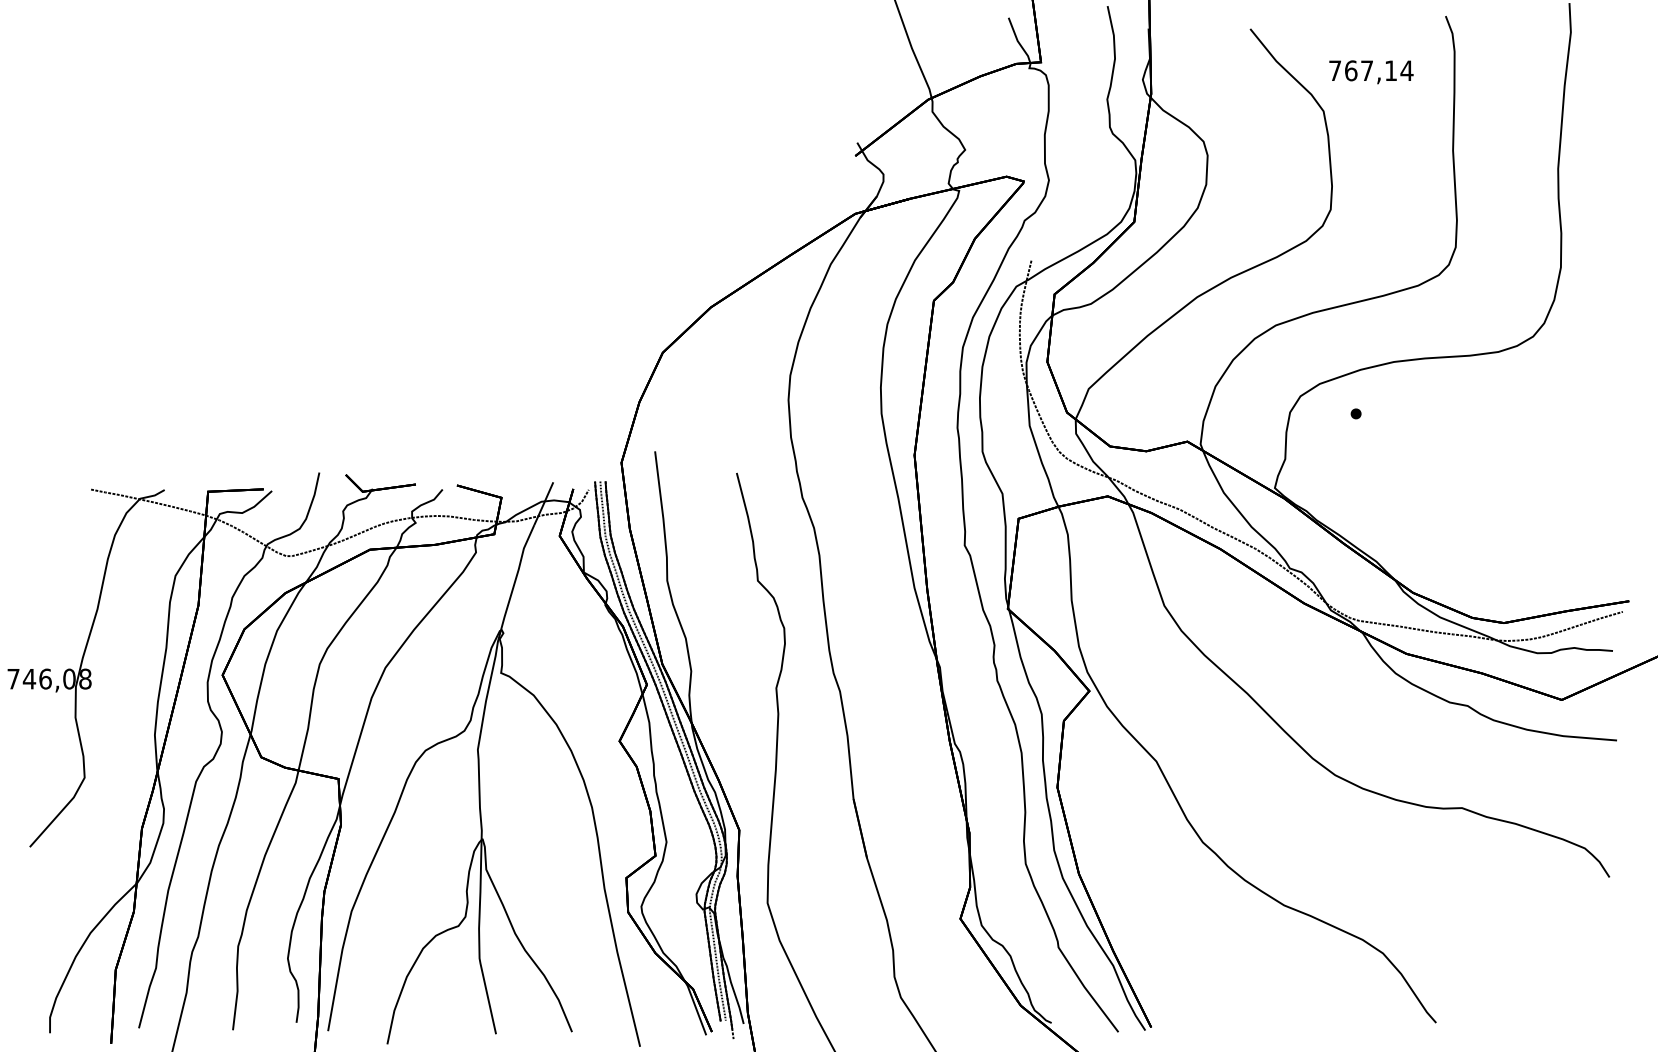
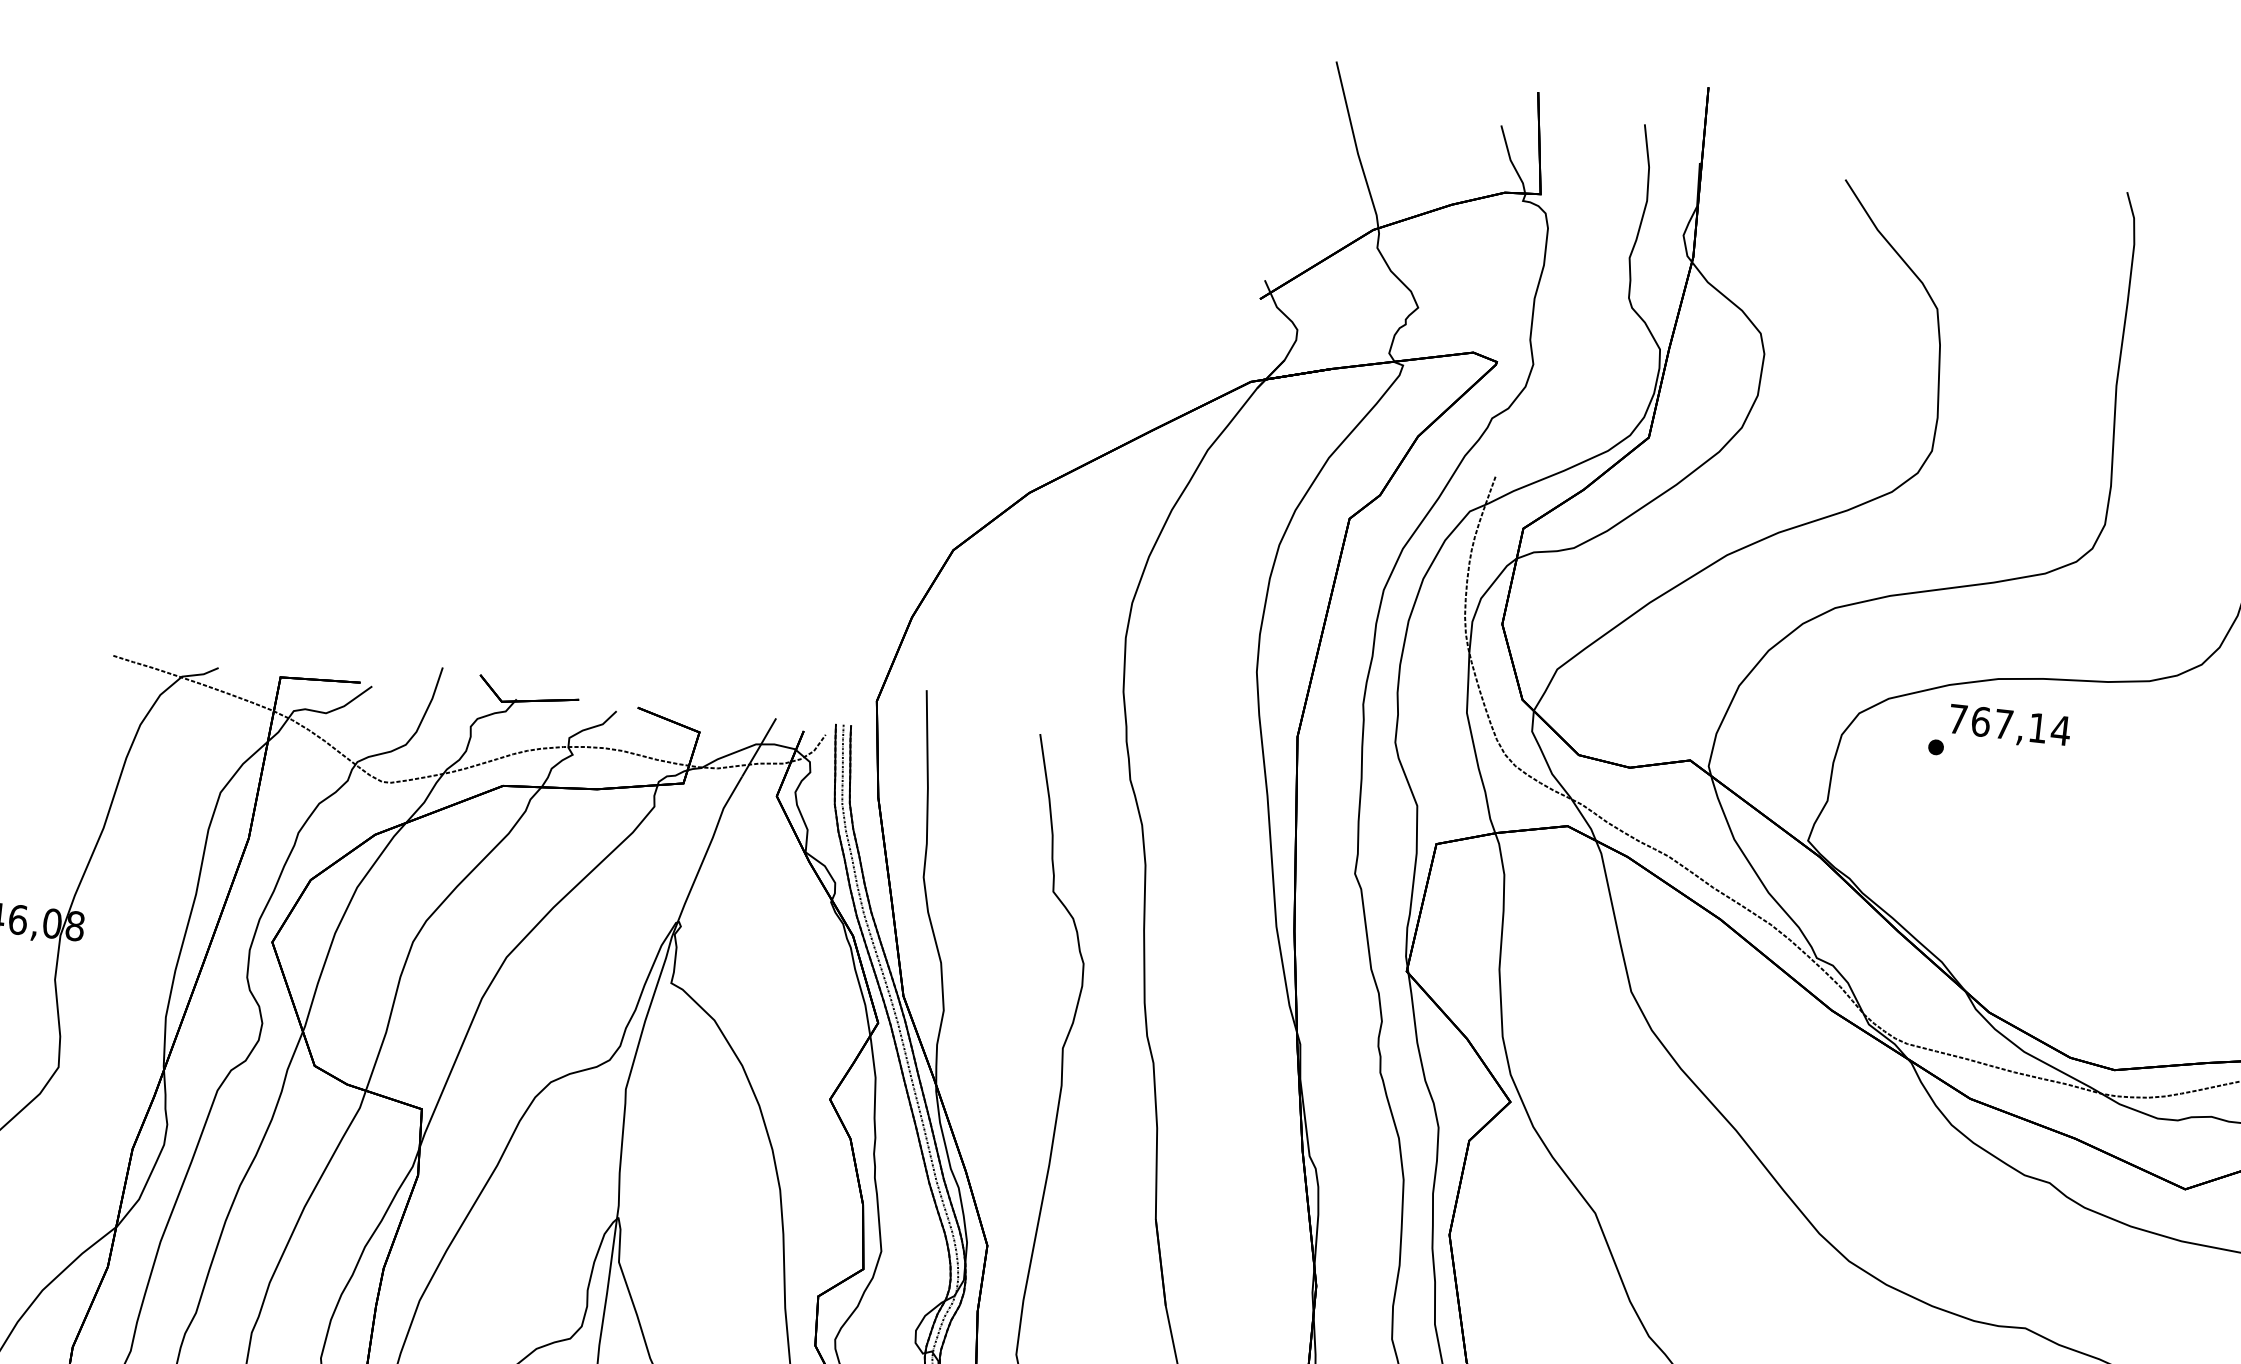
text: (1371, 72) -> (2009, 727), moved

